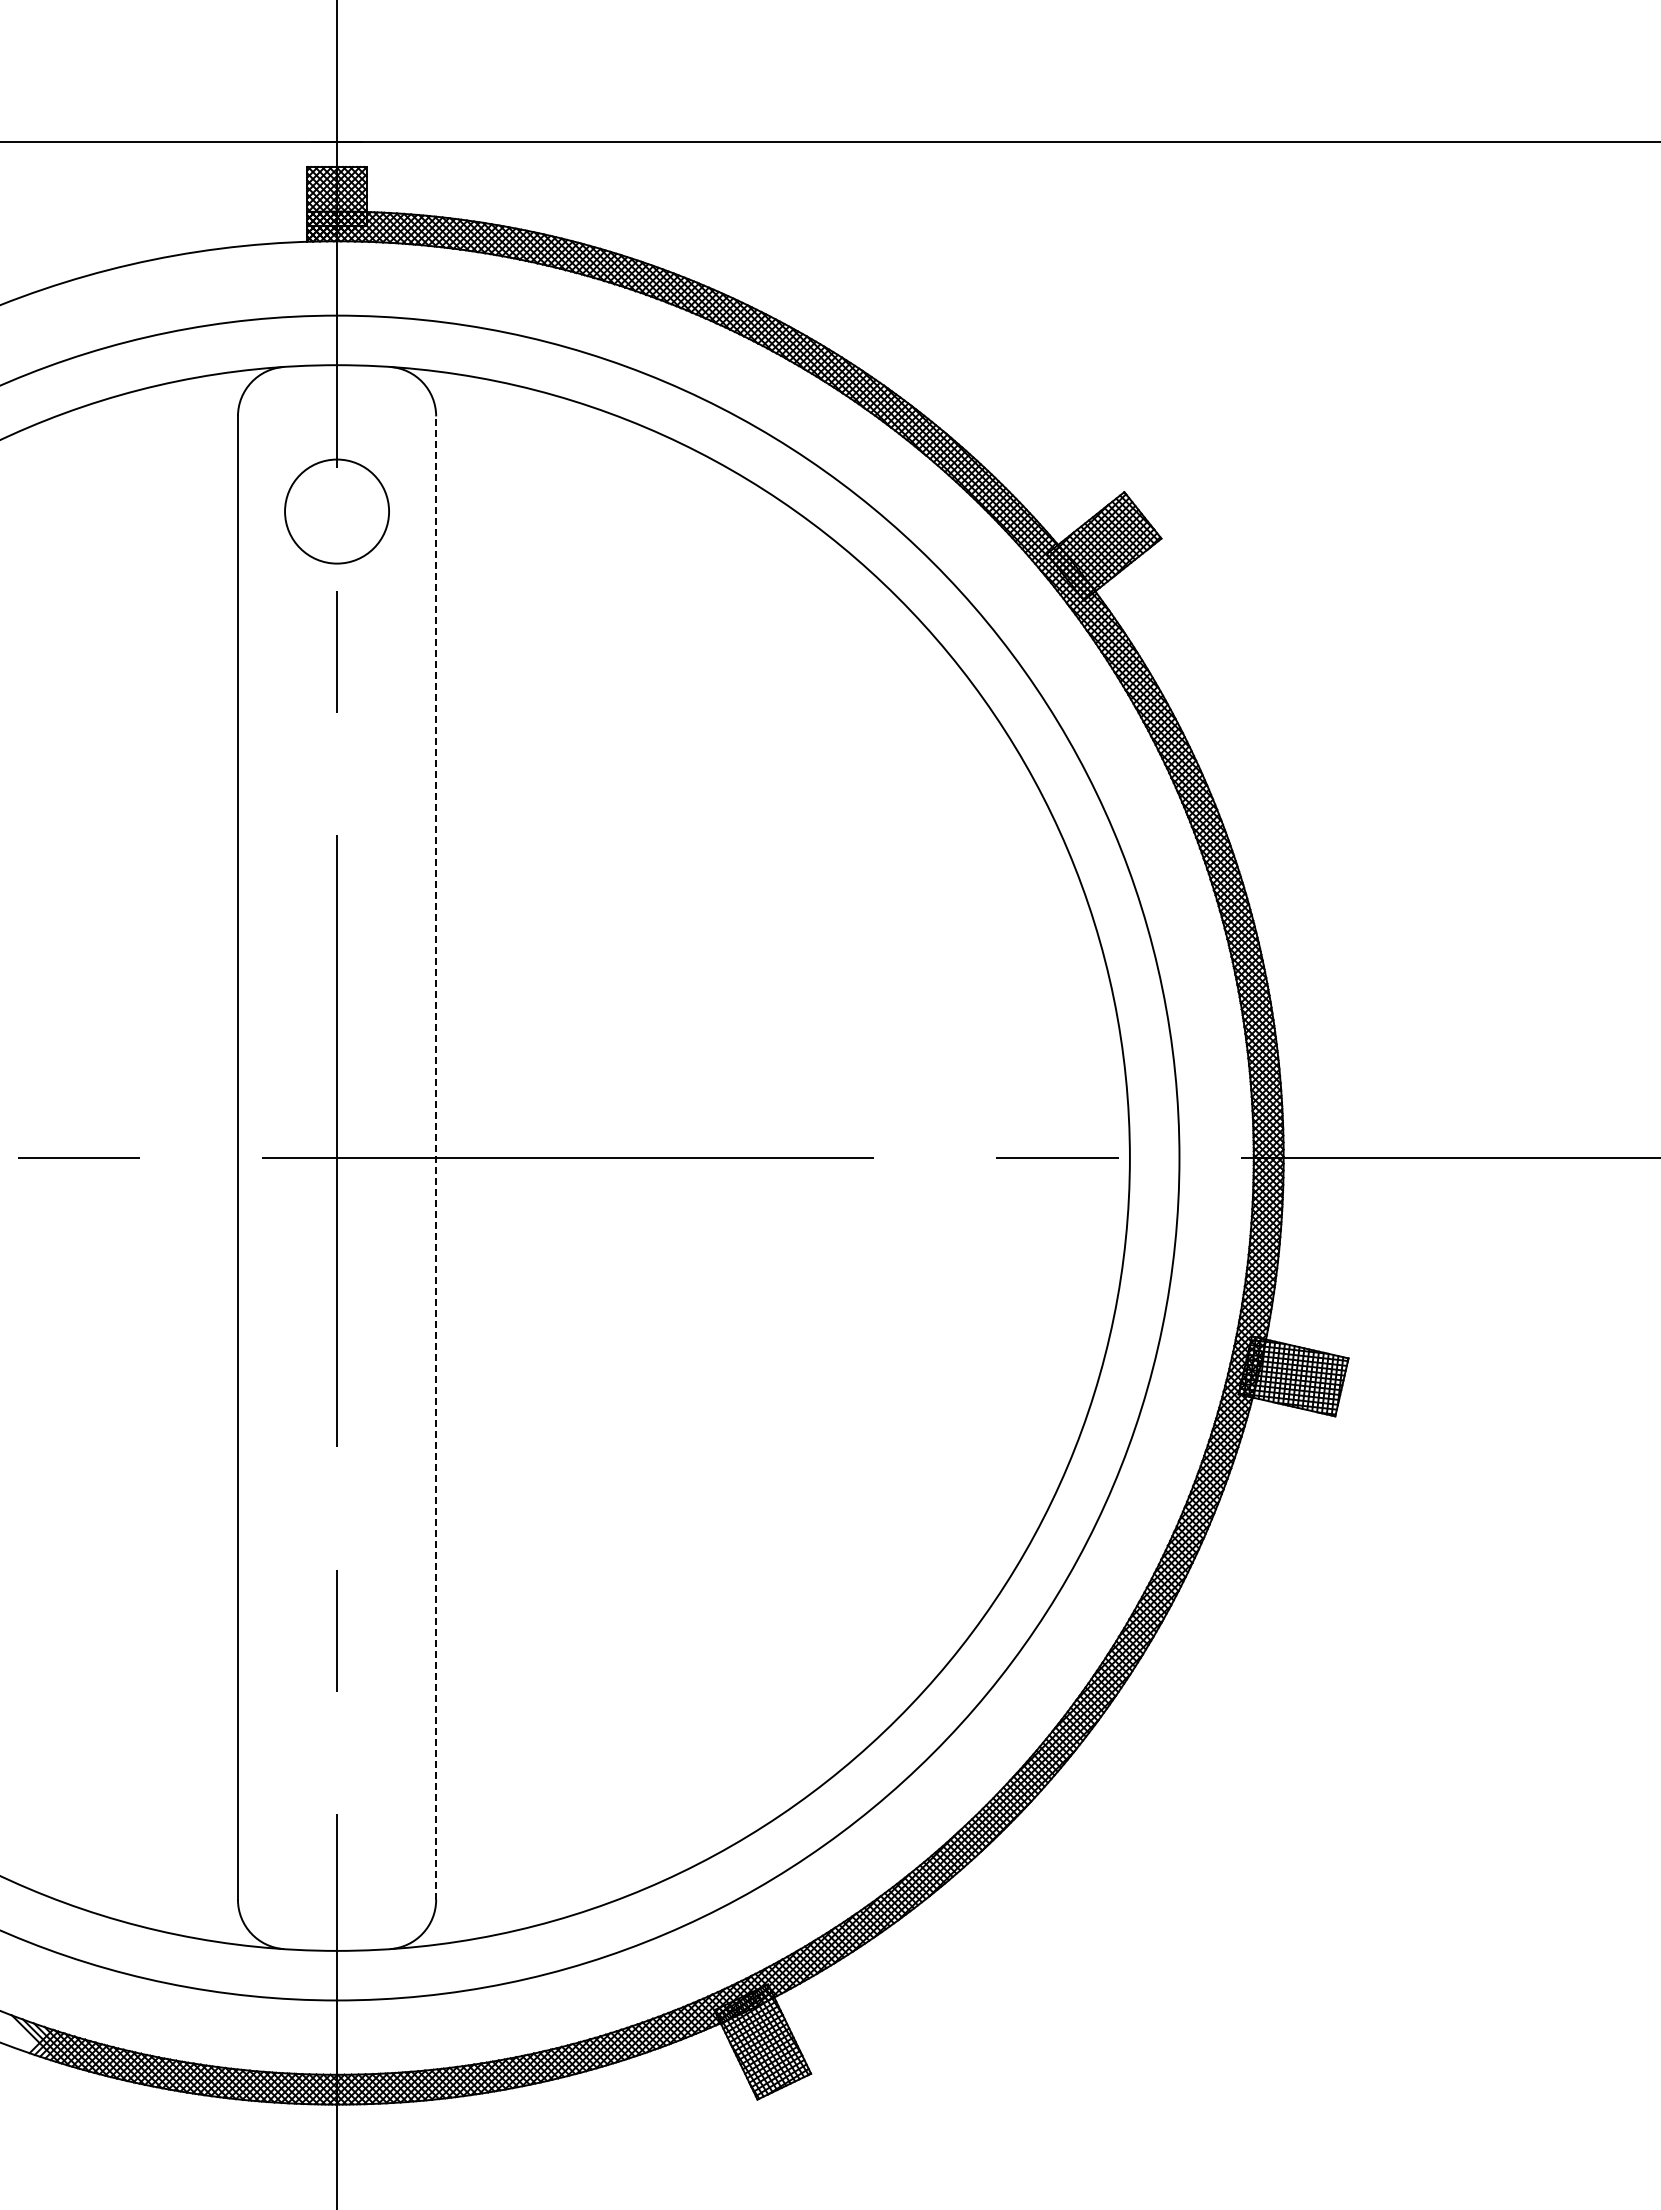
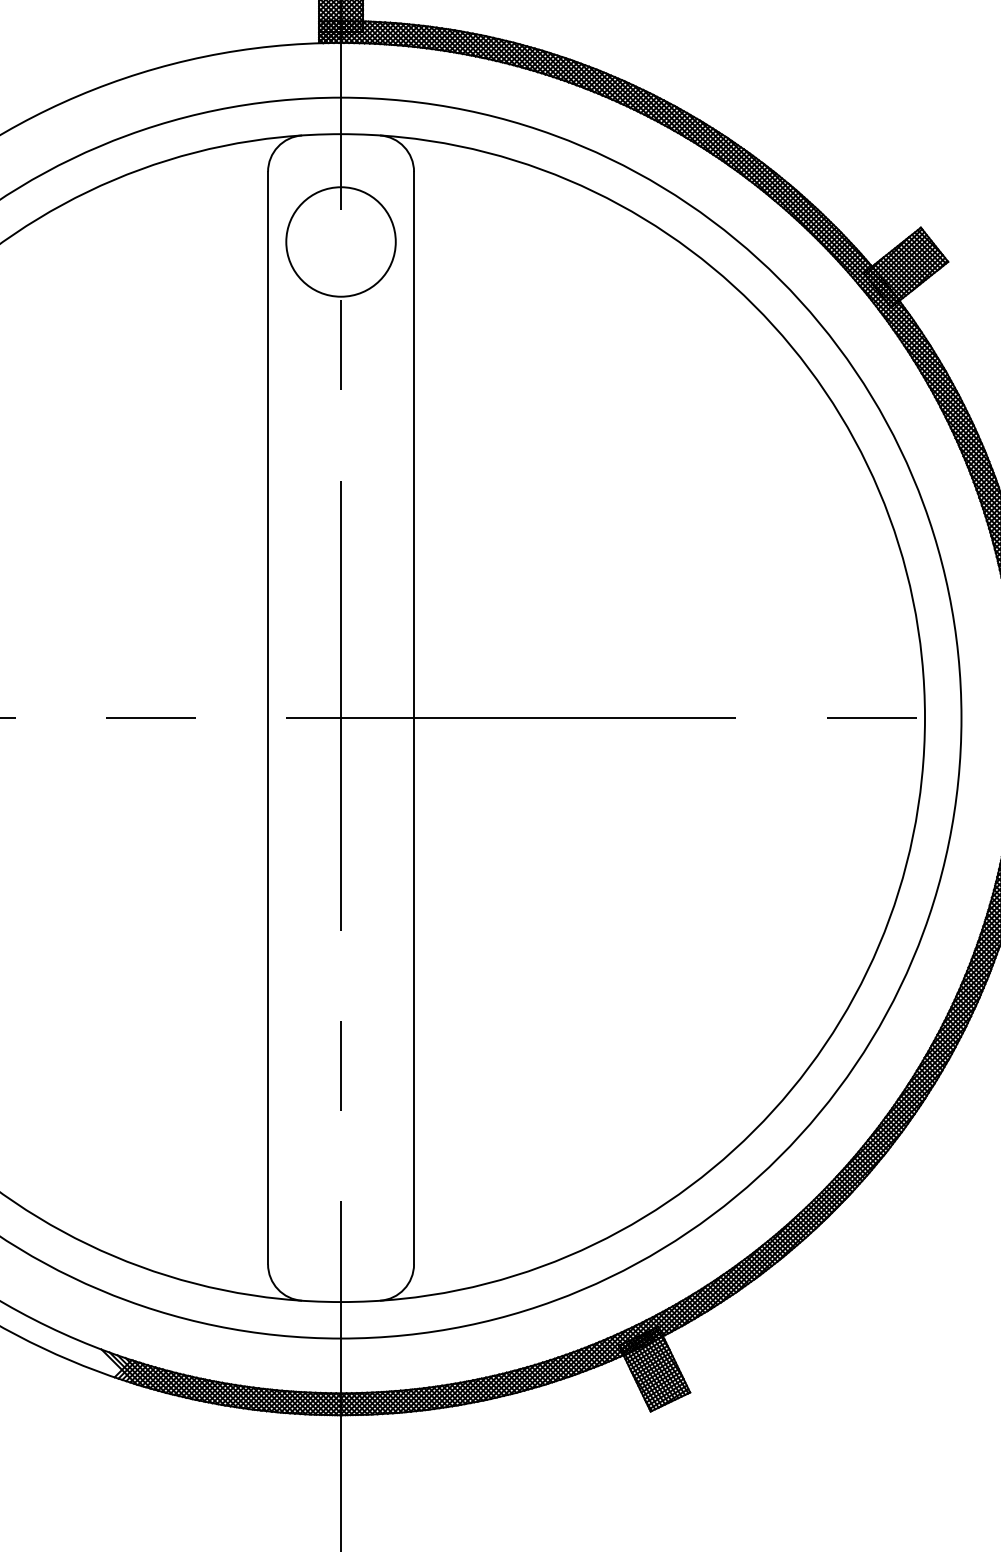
circle: (336, 511) -> (340, 241), size x1.43
line: (436, 1158) -> (414, 718), dashed -> solid

